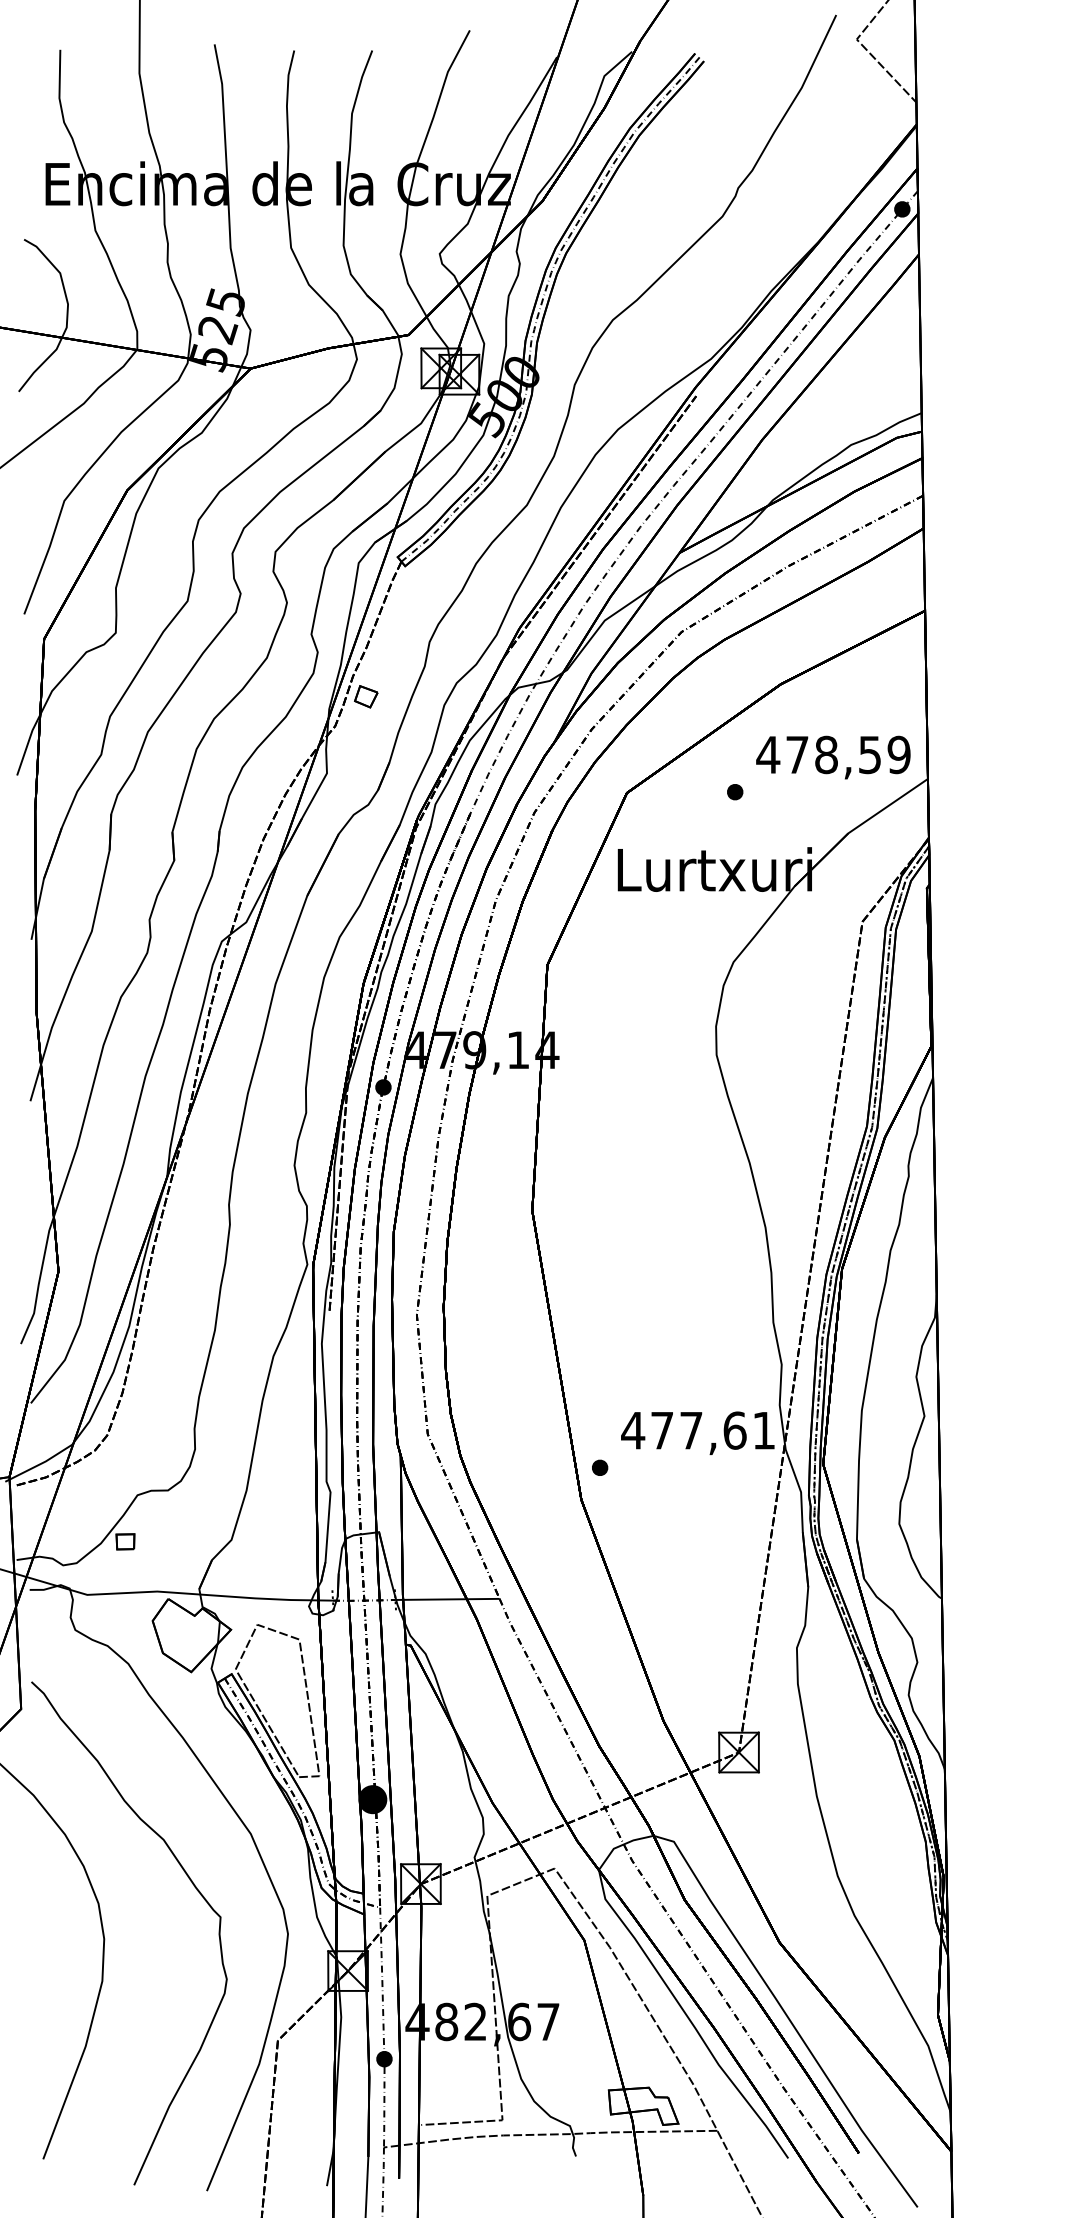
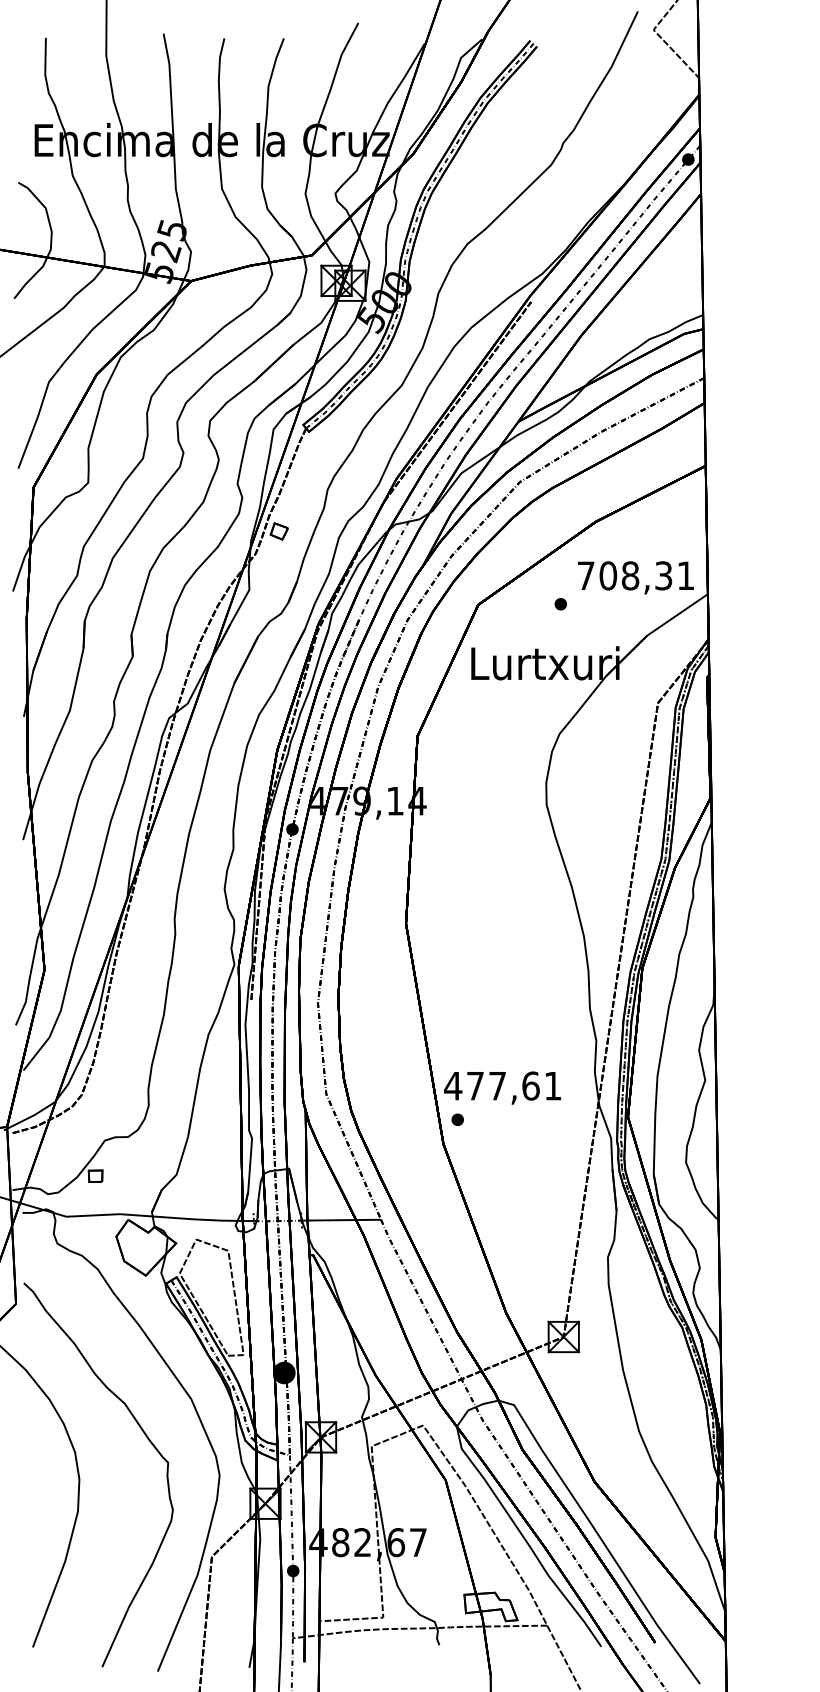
text: (833, 754) -> (635, 575), 478,59 -> 708,31
text: (697, 1432) -> (502, 1087), moved

